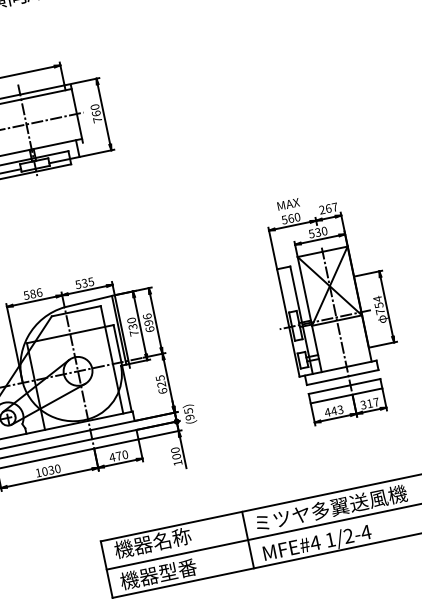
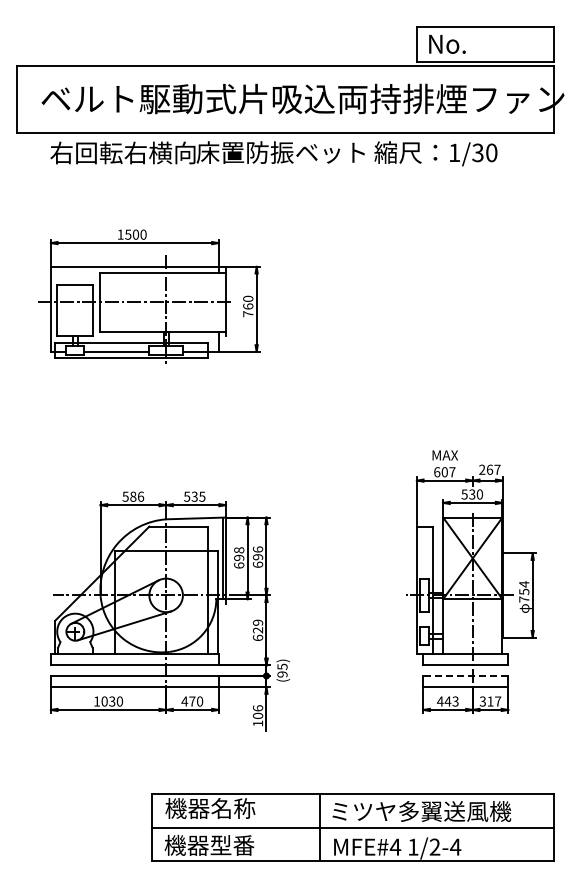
text: (290, 218) -> (444, 472), 560 -> 607
text: (133, 326) -> (239, 557), 730 -> 698
text: (159, 378) -> (257, 622), 625 -> 629
line: (344, 386) -> (465, 675), solid -> dashed
text: (174, 450) -> (257, 708), 100 -> 106

